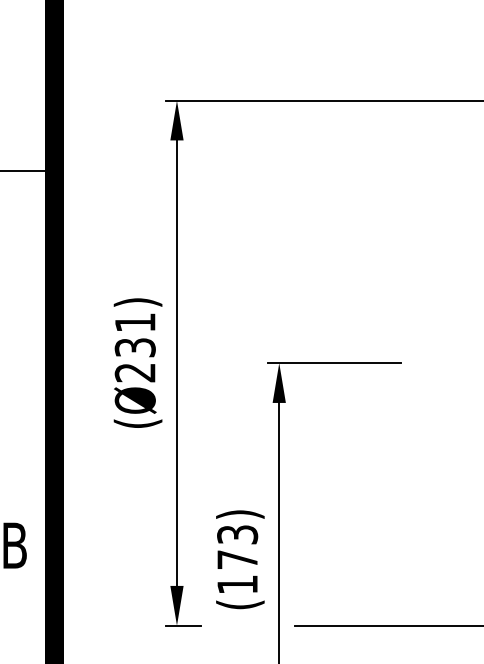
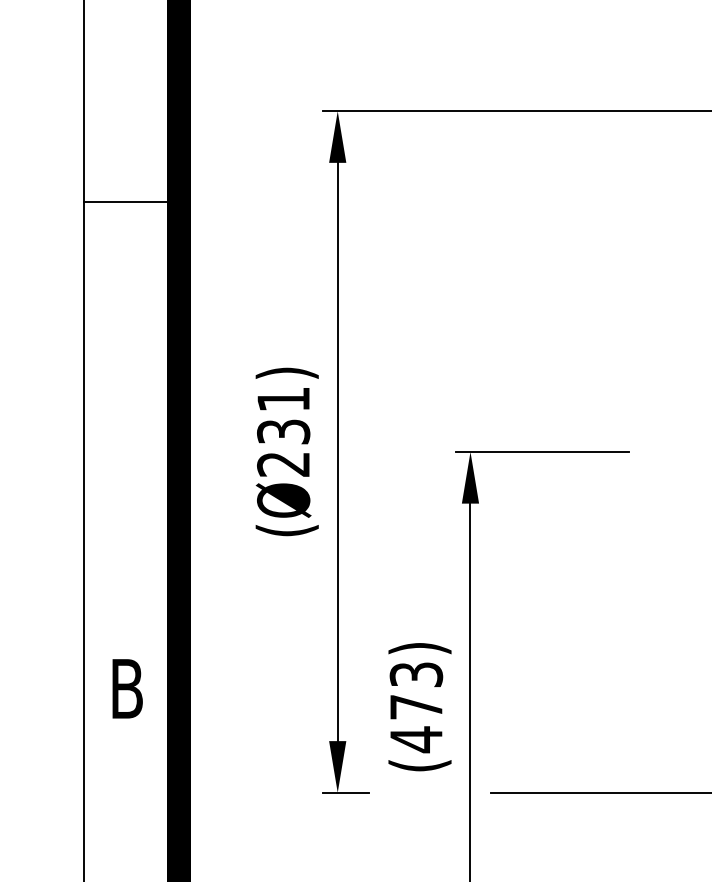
text: (237, 584) -> (416, 739), (173) -> (473)

